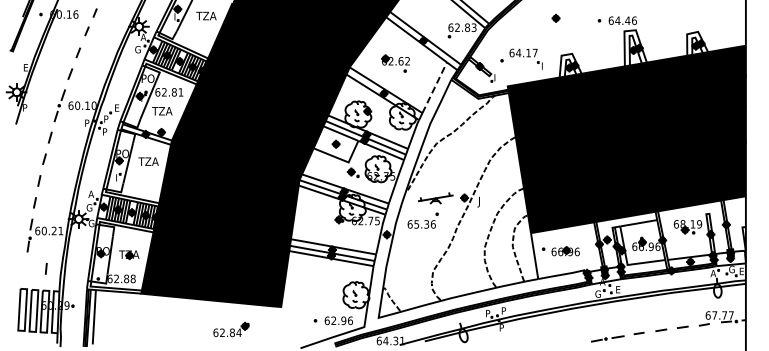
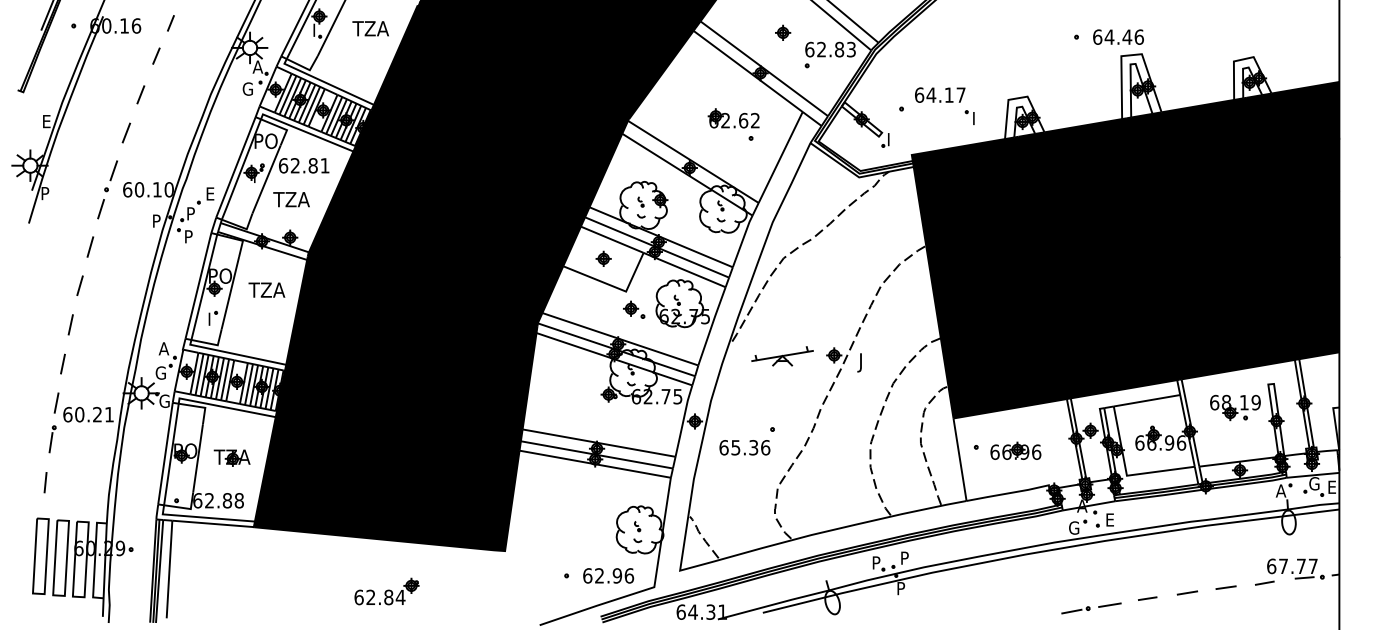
part: (555, 17) -> (782, 31), moved
part: (395, 63) -> (733, 124), moved
line: (434, 87) -> (780, 156), dashed -> solid
part: (422, 220) -> (746, 440), moved
line: (45, 268) -> (44, 481), moved
part: (231, 329) -> (387, 591), moved

